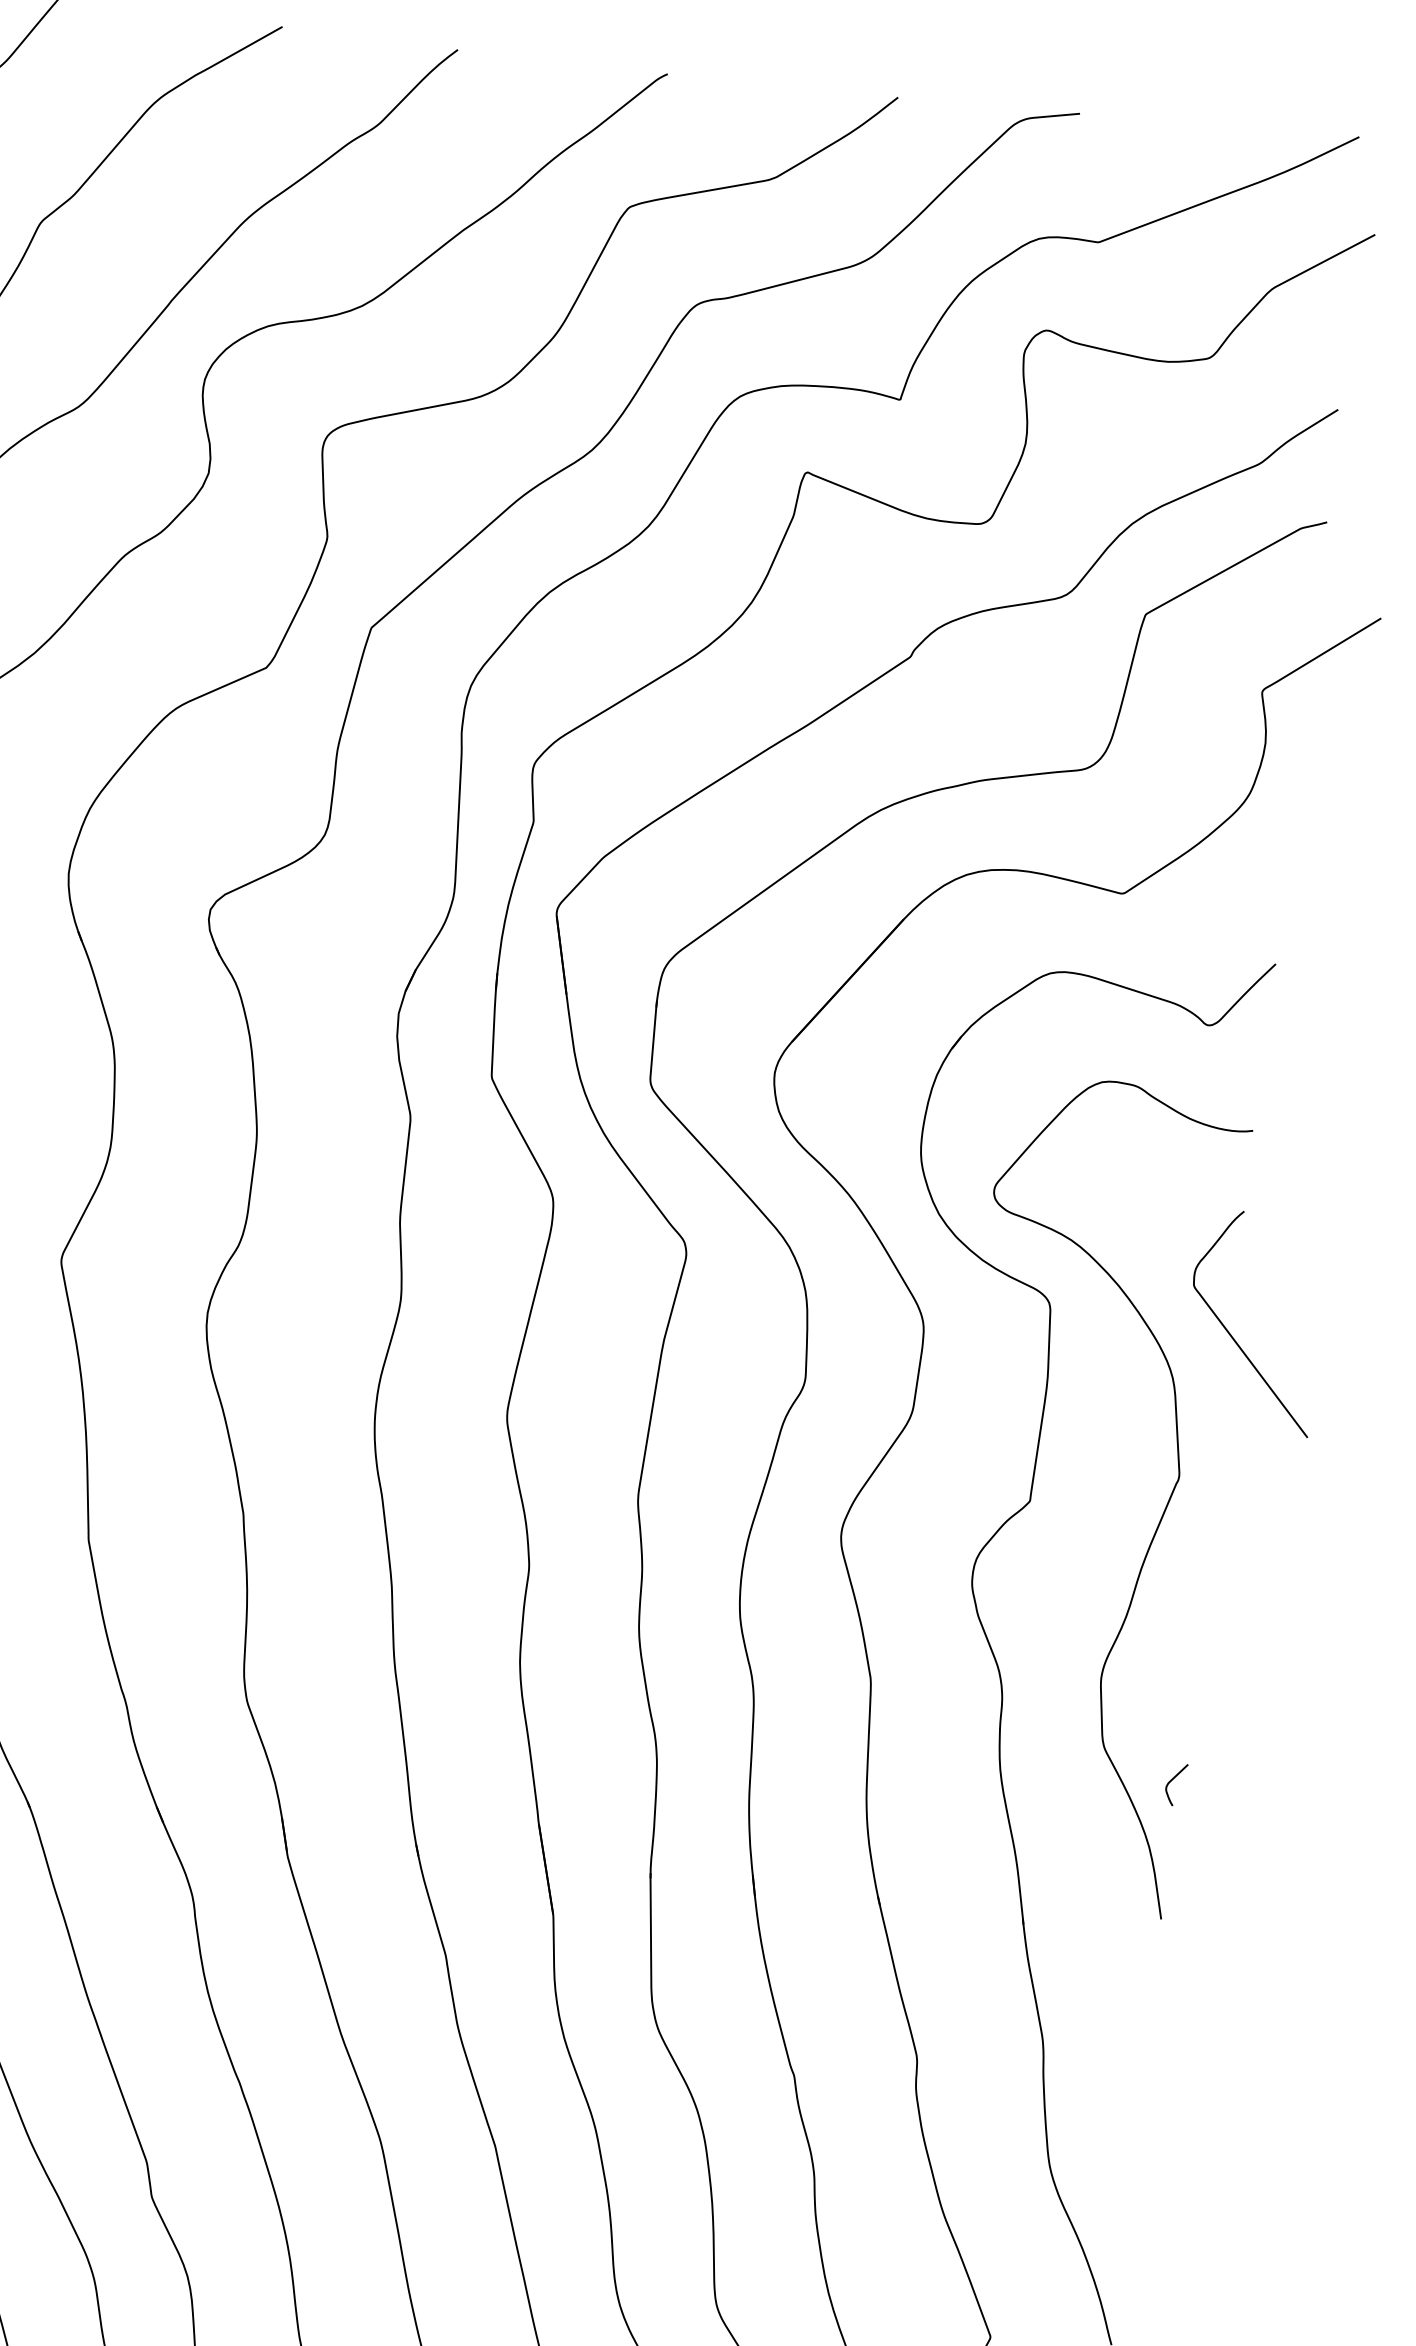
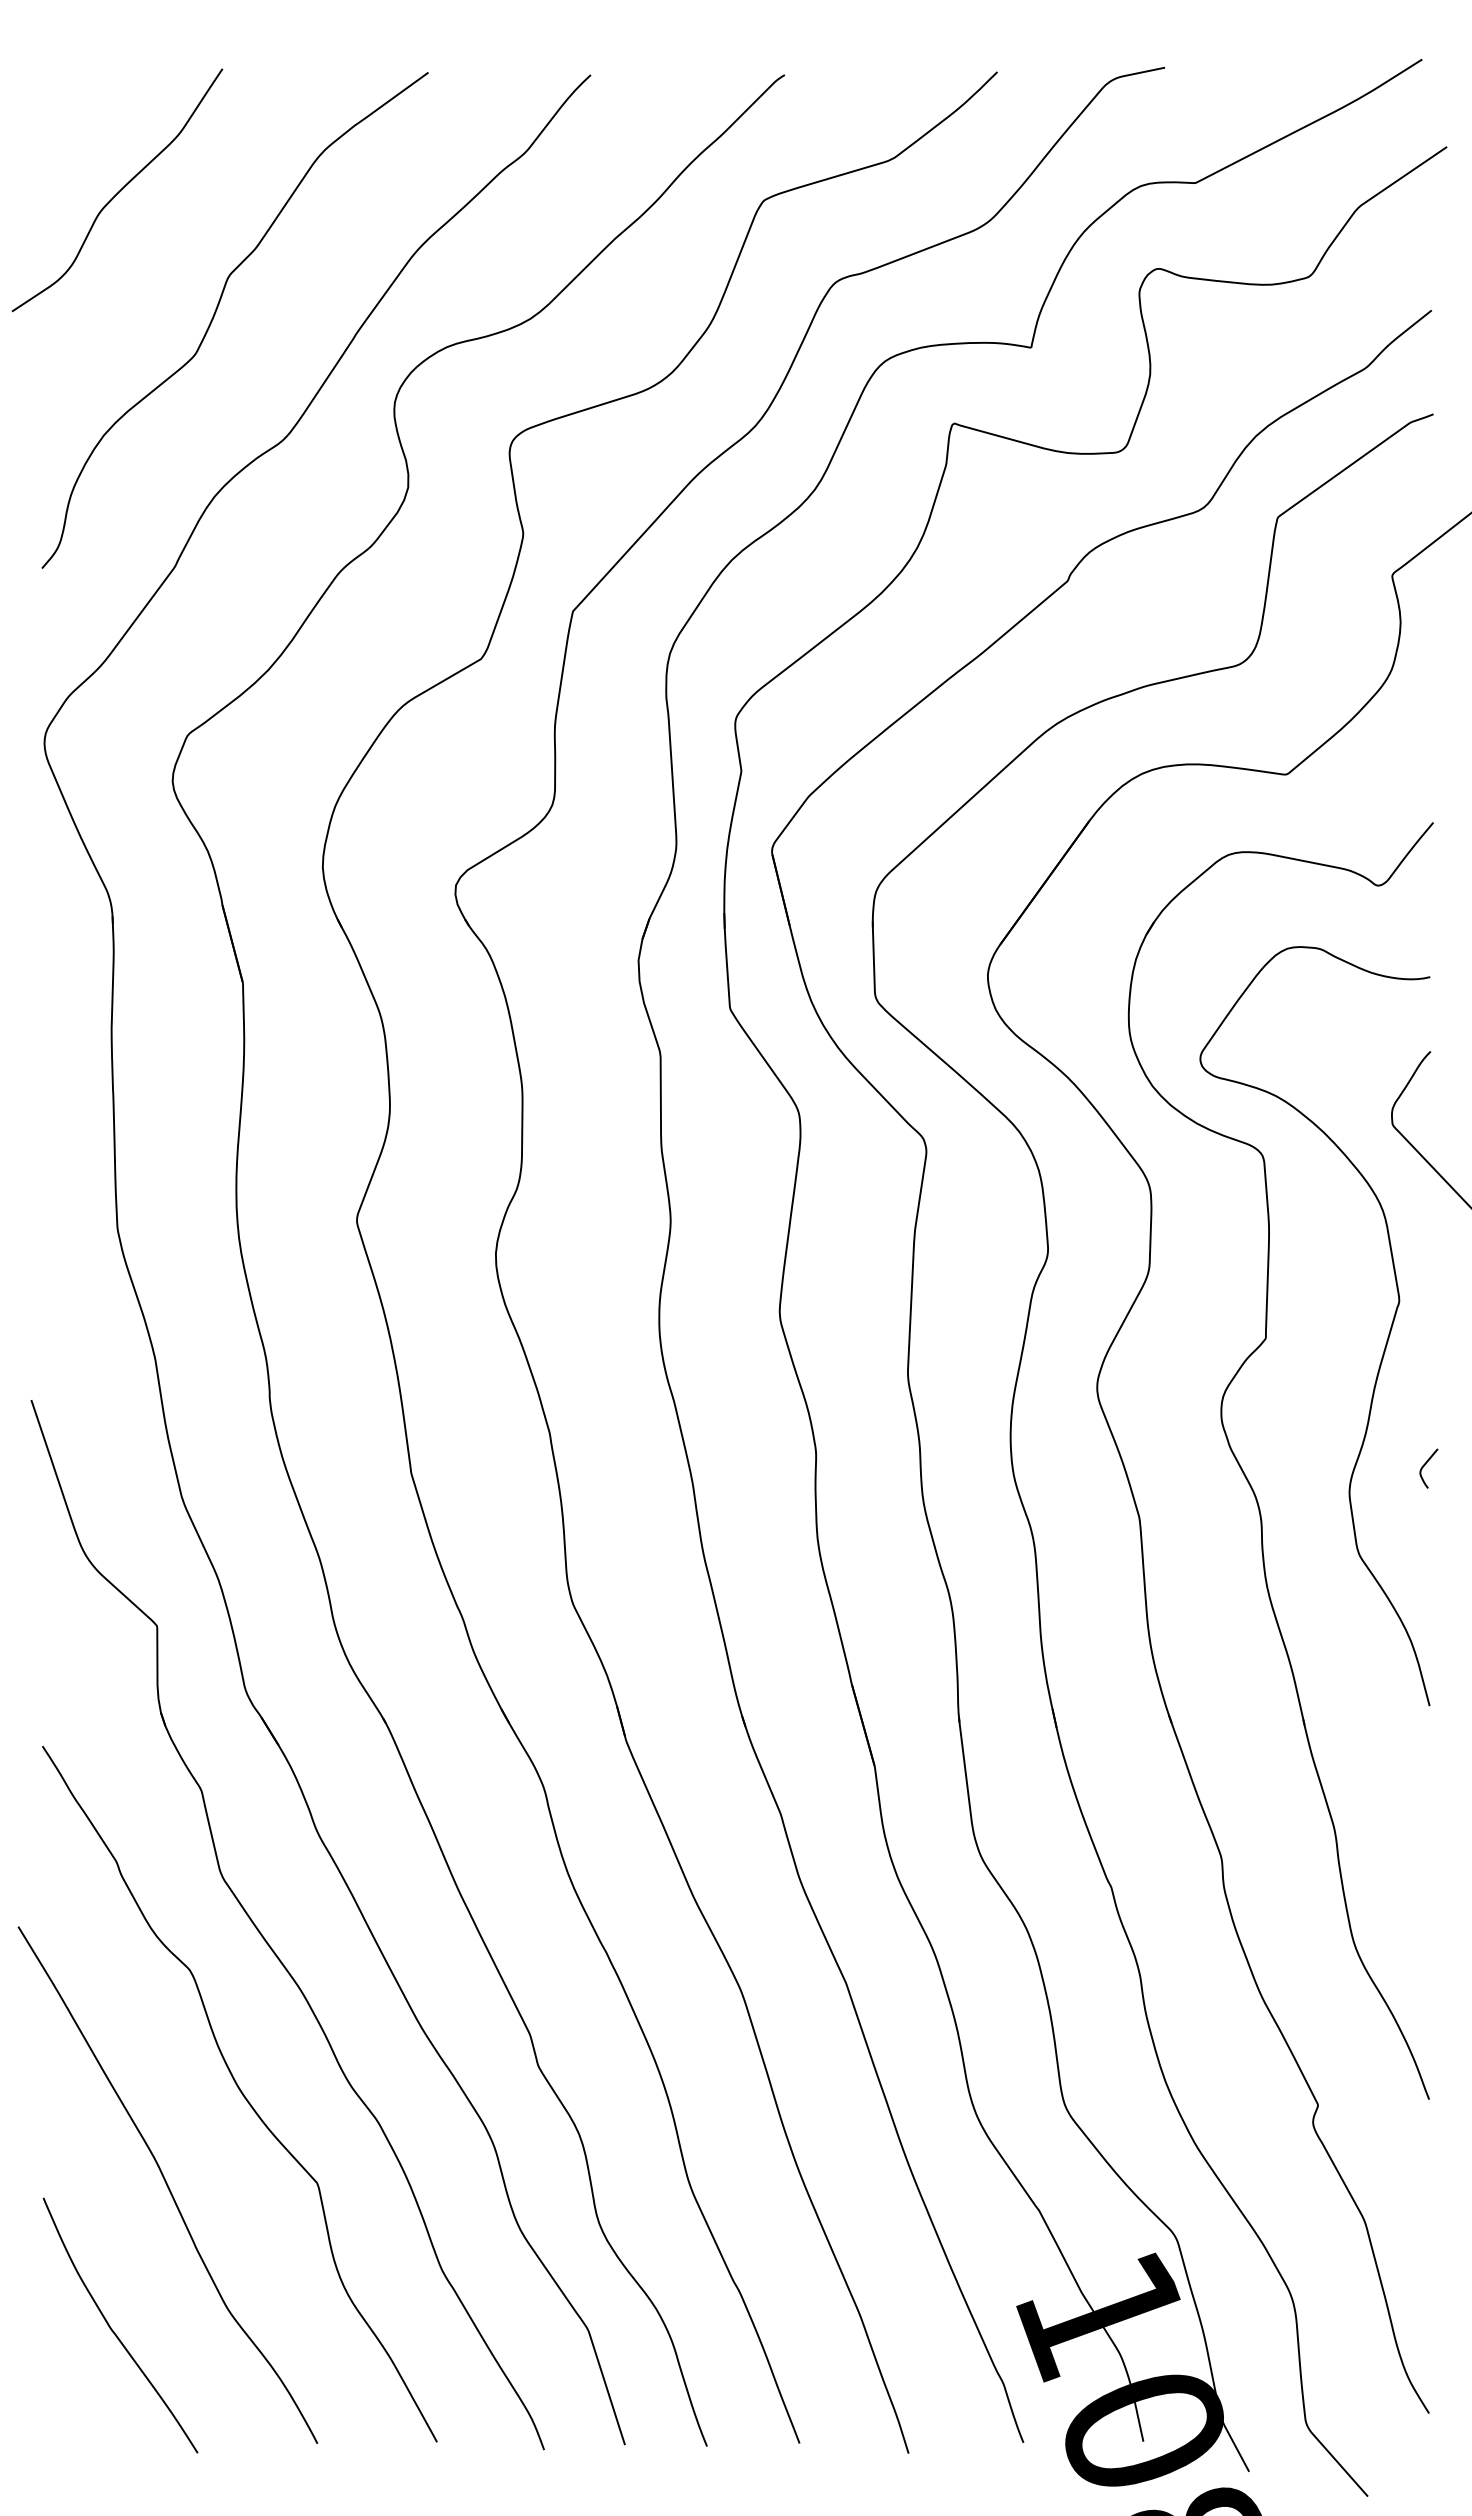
curve: (1172, 1780) -> (1425, 1465), moved

